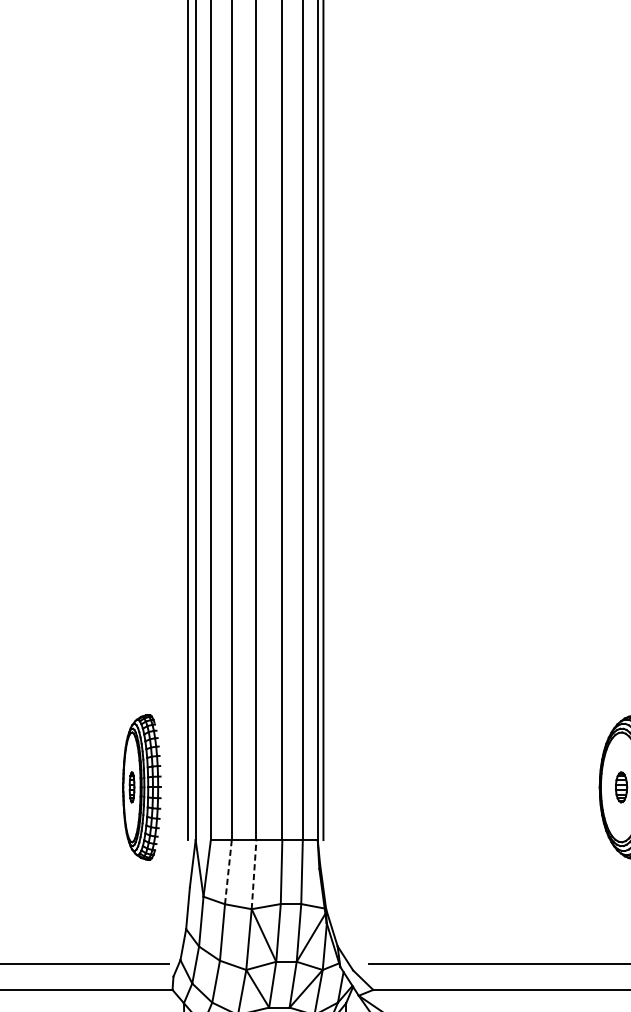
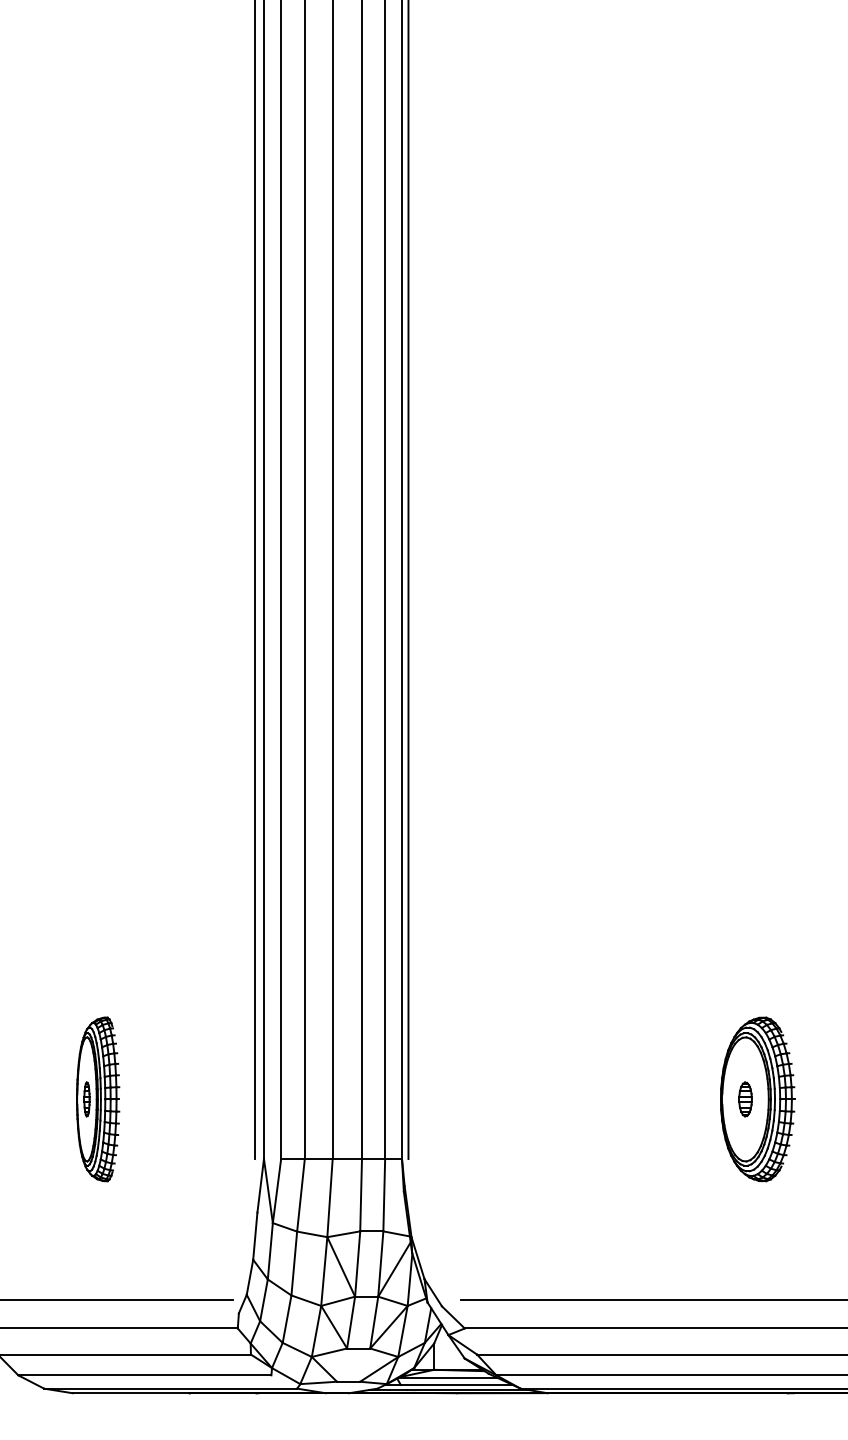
part: (142, 787) -> (98, 1099), moved
line: (227, 872) -> (300, 1195), dashed -> solid
line: (254, 874) -> (330, 1197), dashed -> solid

